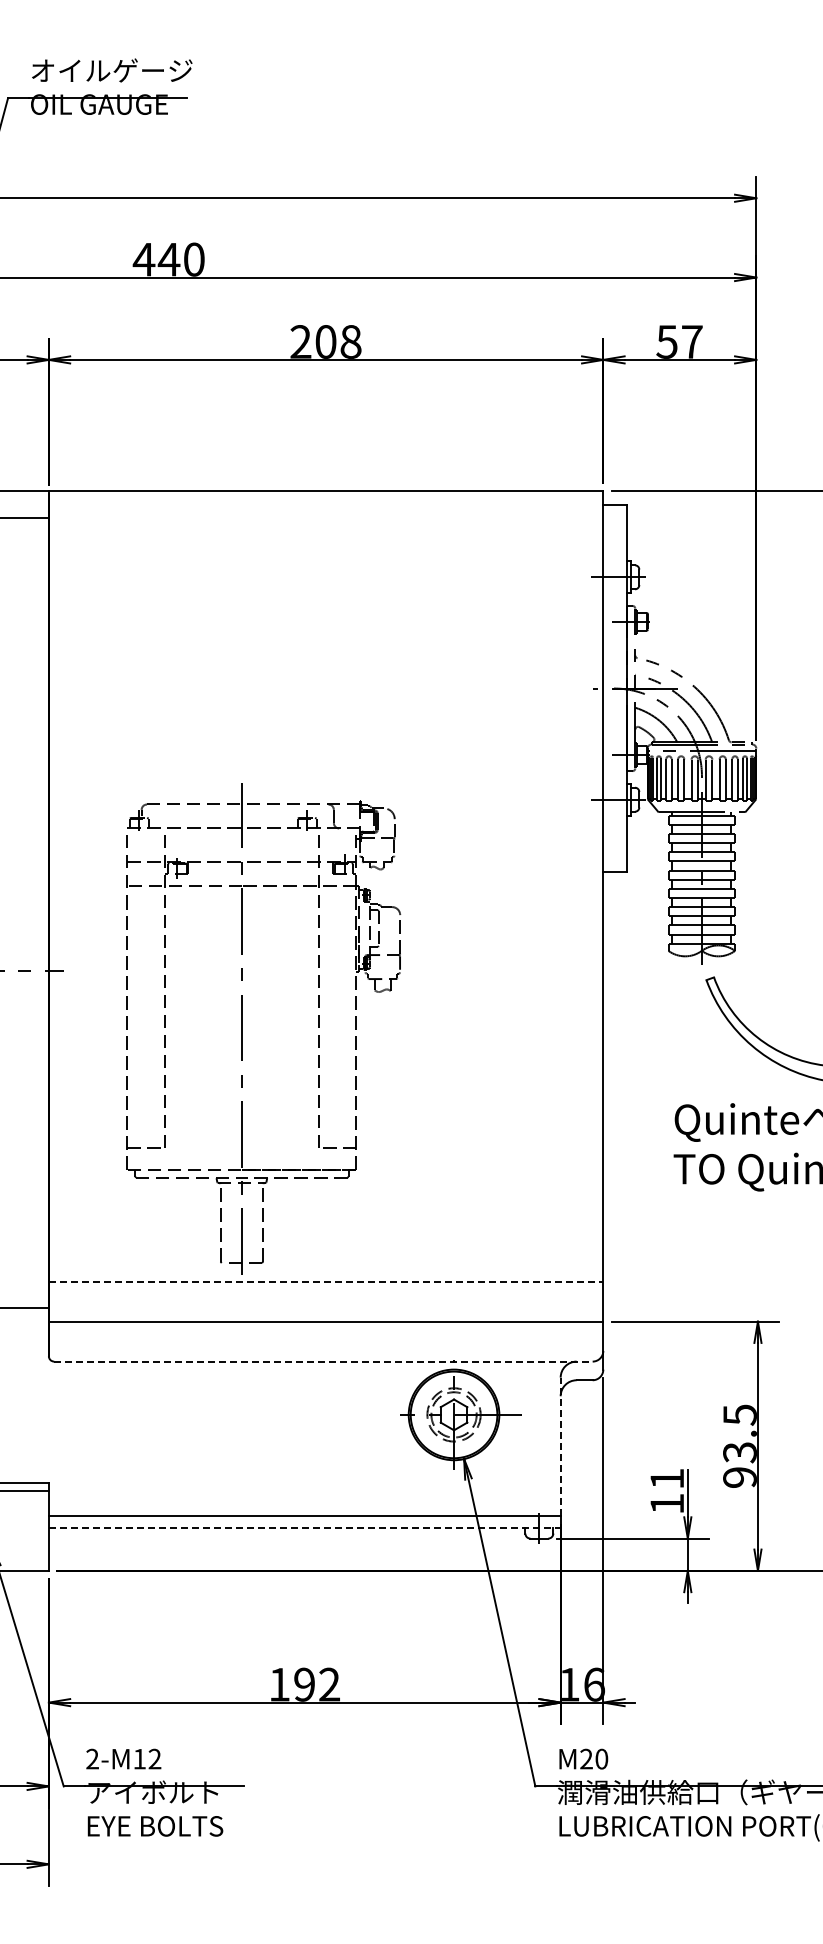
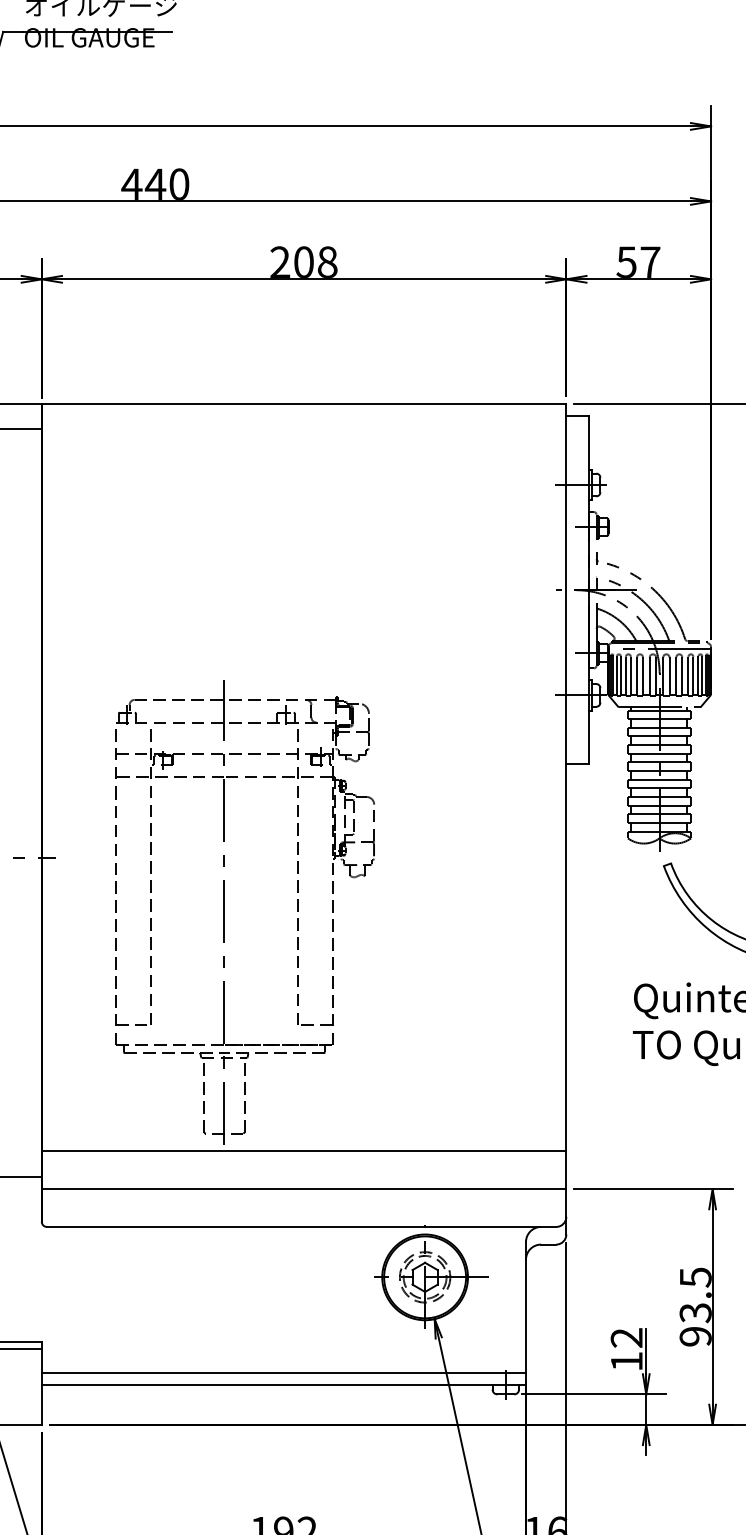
line: (326, 1281) -> (304, 1151), dashed -> solid
line: (323, 1361) -> (301, 1226), dashed -> solid
line: (560, 1446) -> (525, 1307), dashed -> solid
text: (666, 1478) -> (626, 1337), 11 -> 12
line: (304, 1528) -> (283, 1384), dashed -> solid

